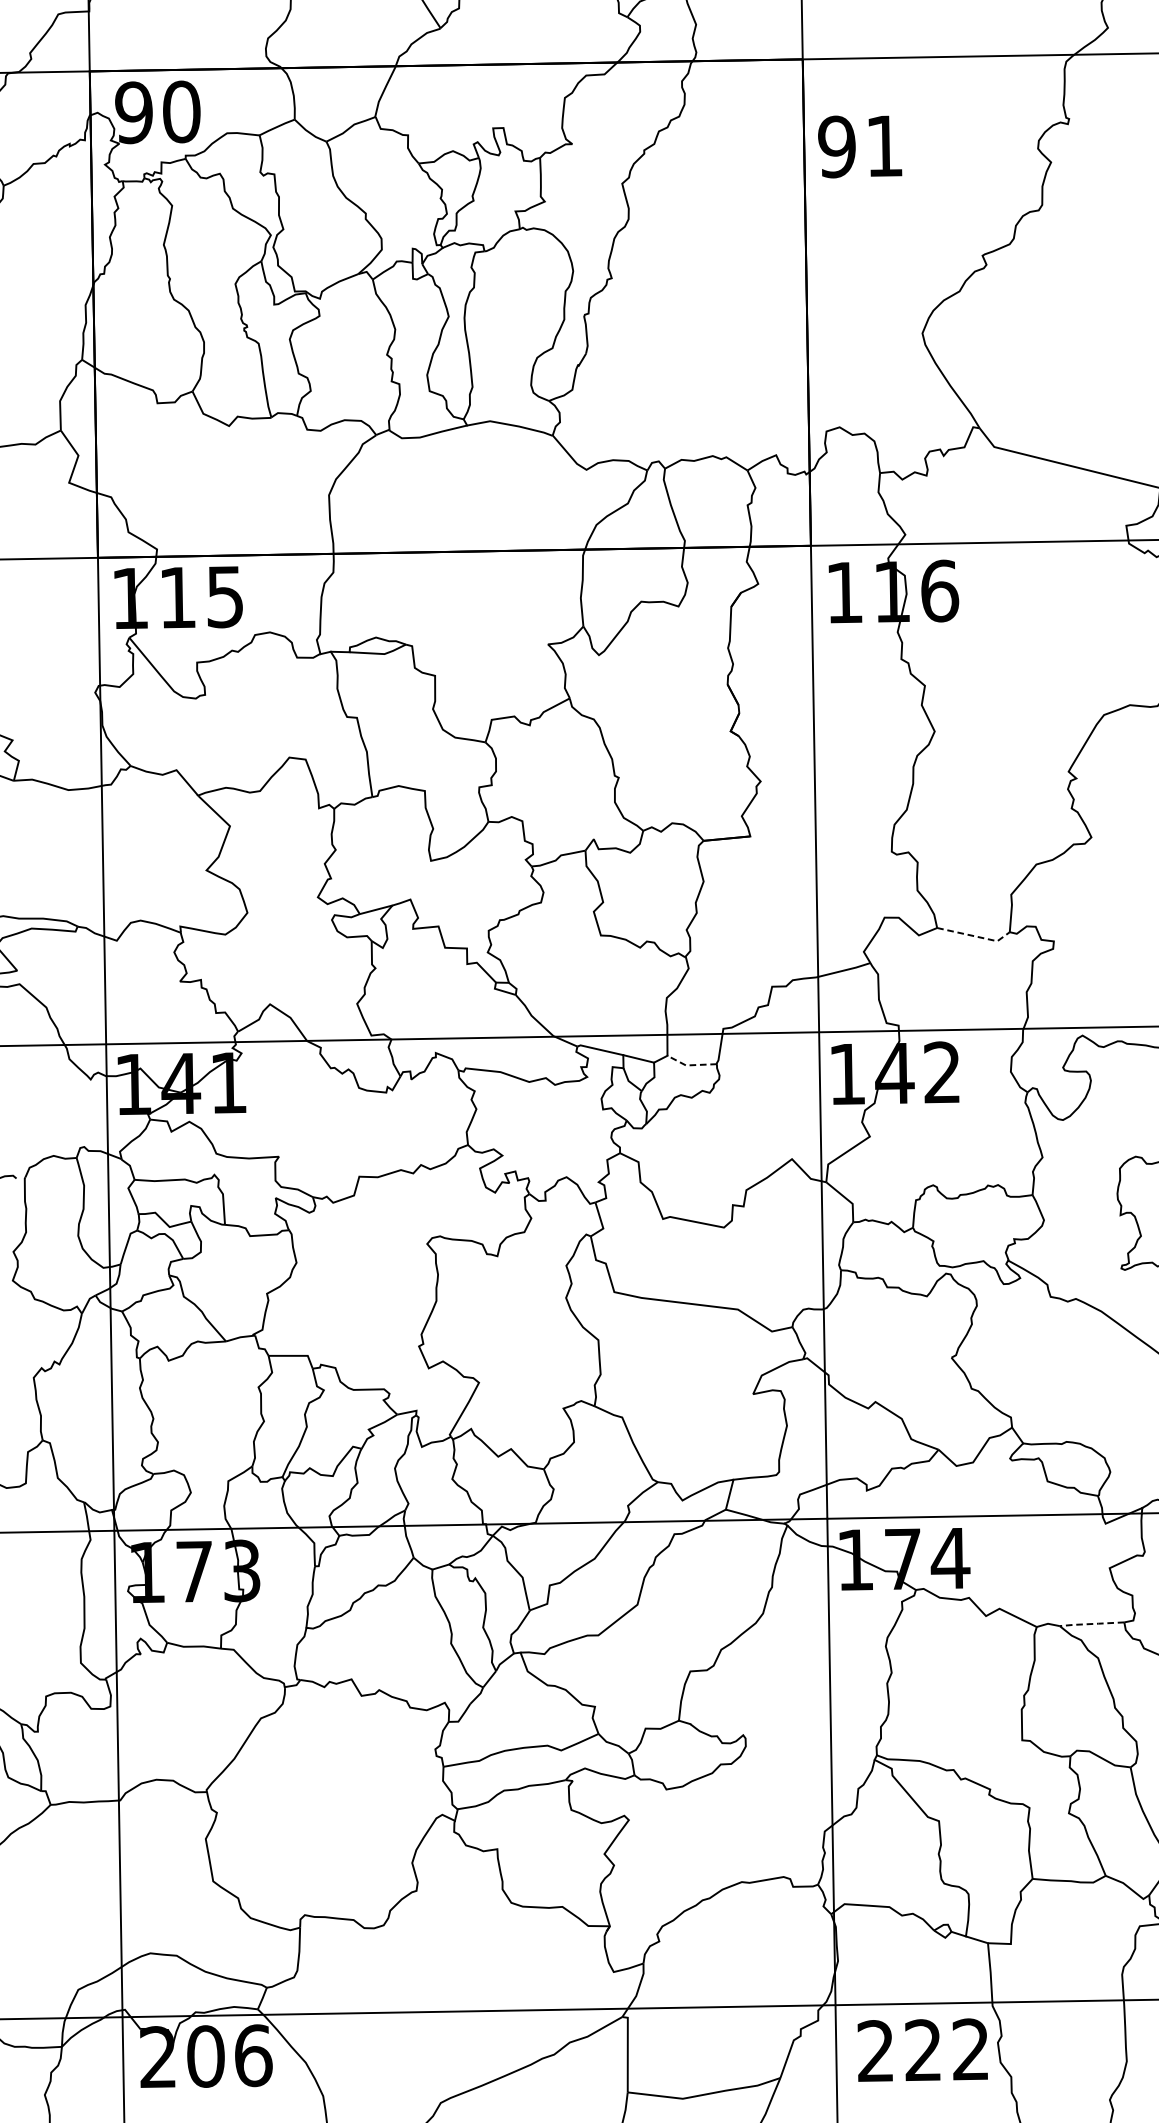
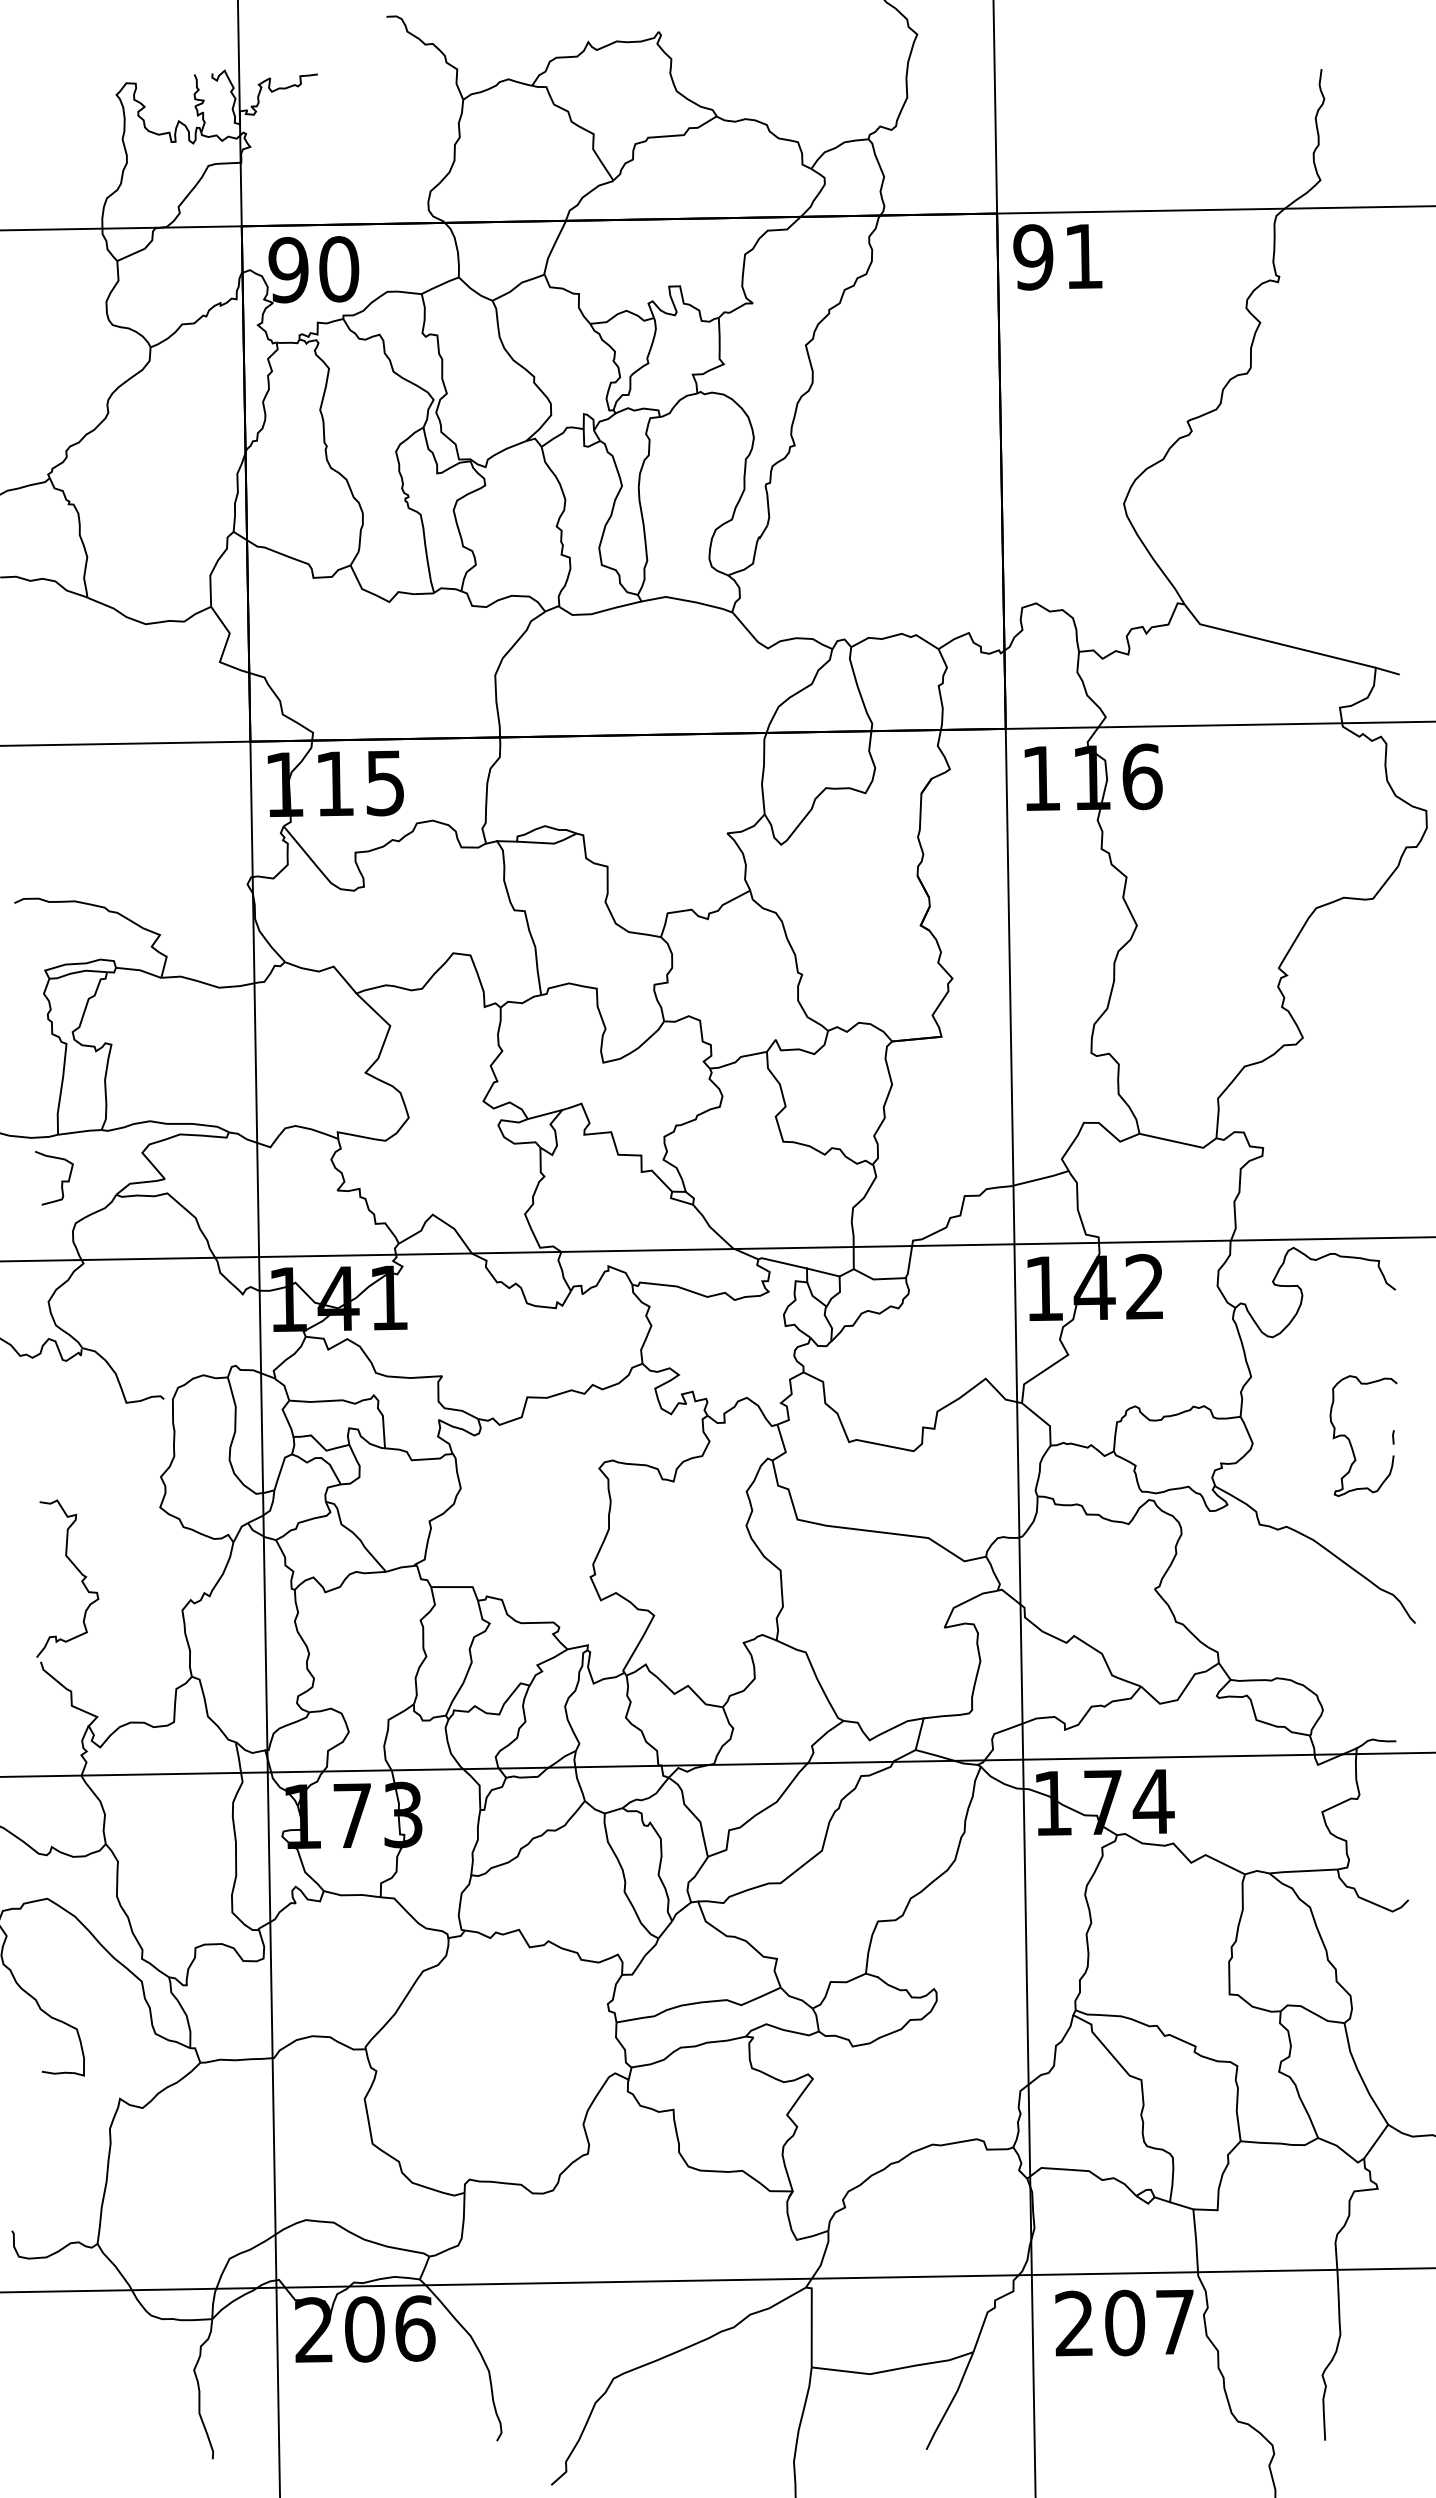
text: (859, 147) -> (1057, 257), moved
line: (975, 936) -> (1180, 1142), dashed -> solid
line: (689, 1065) -> (877, 1279), dashed -> solid
line: (1091, 1624) -> (1303, 1871), dashed -> solid
text: (946, 2049) -> (1149, 2322), 222 -> 207

